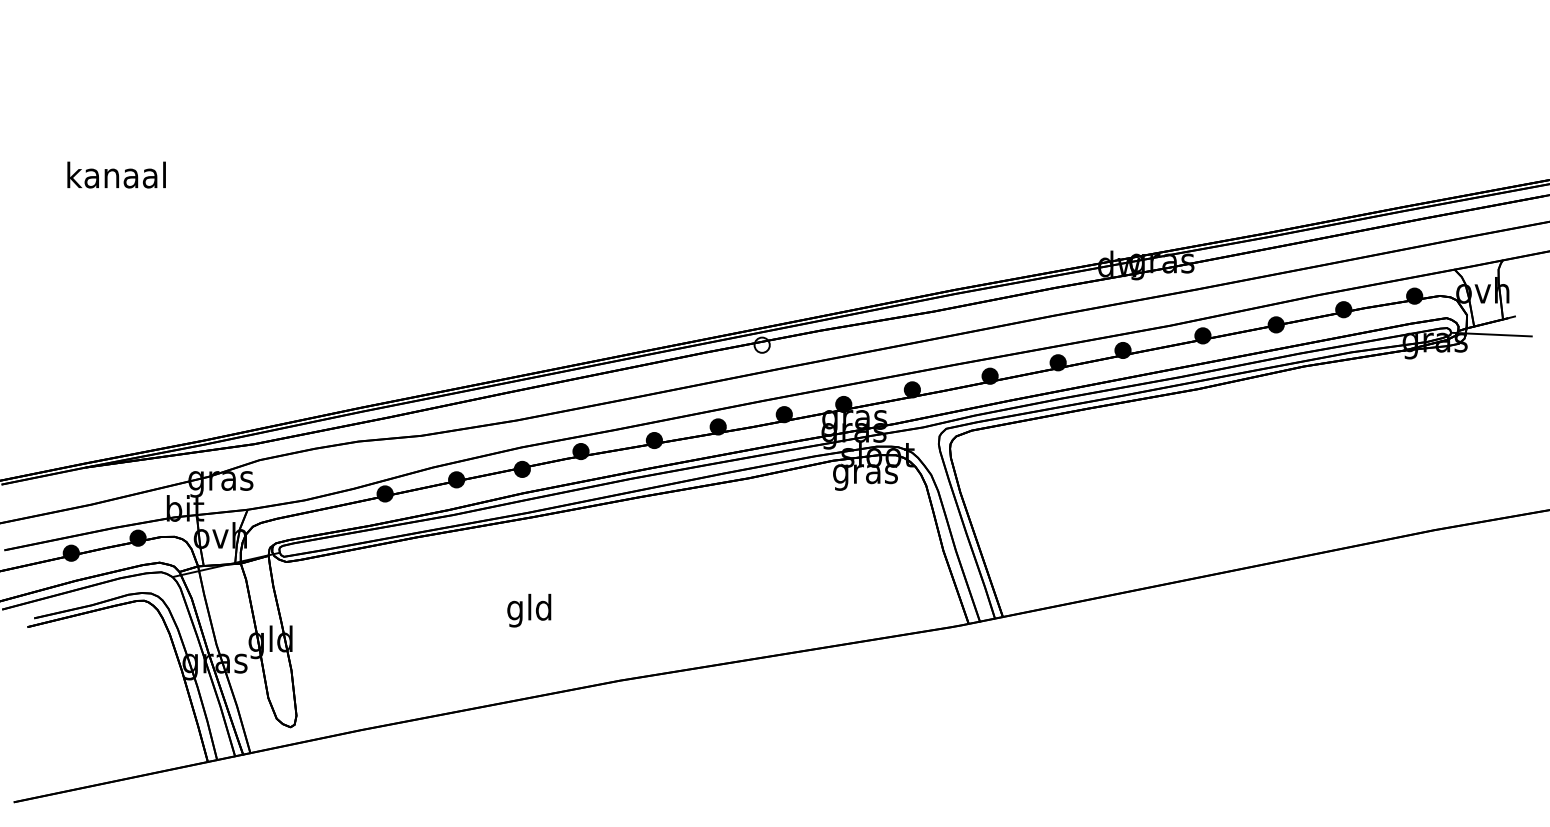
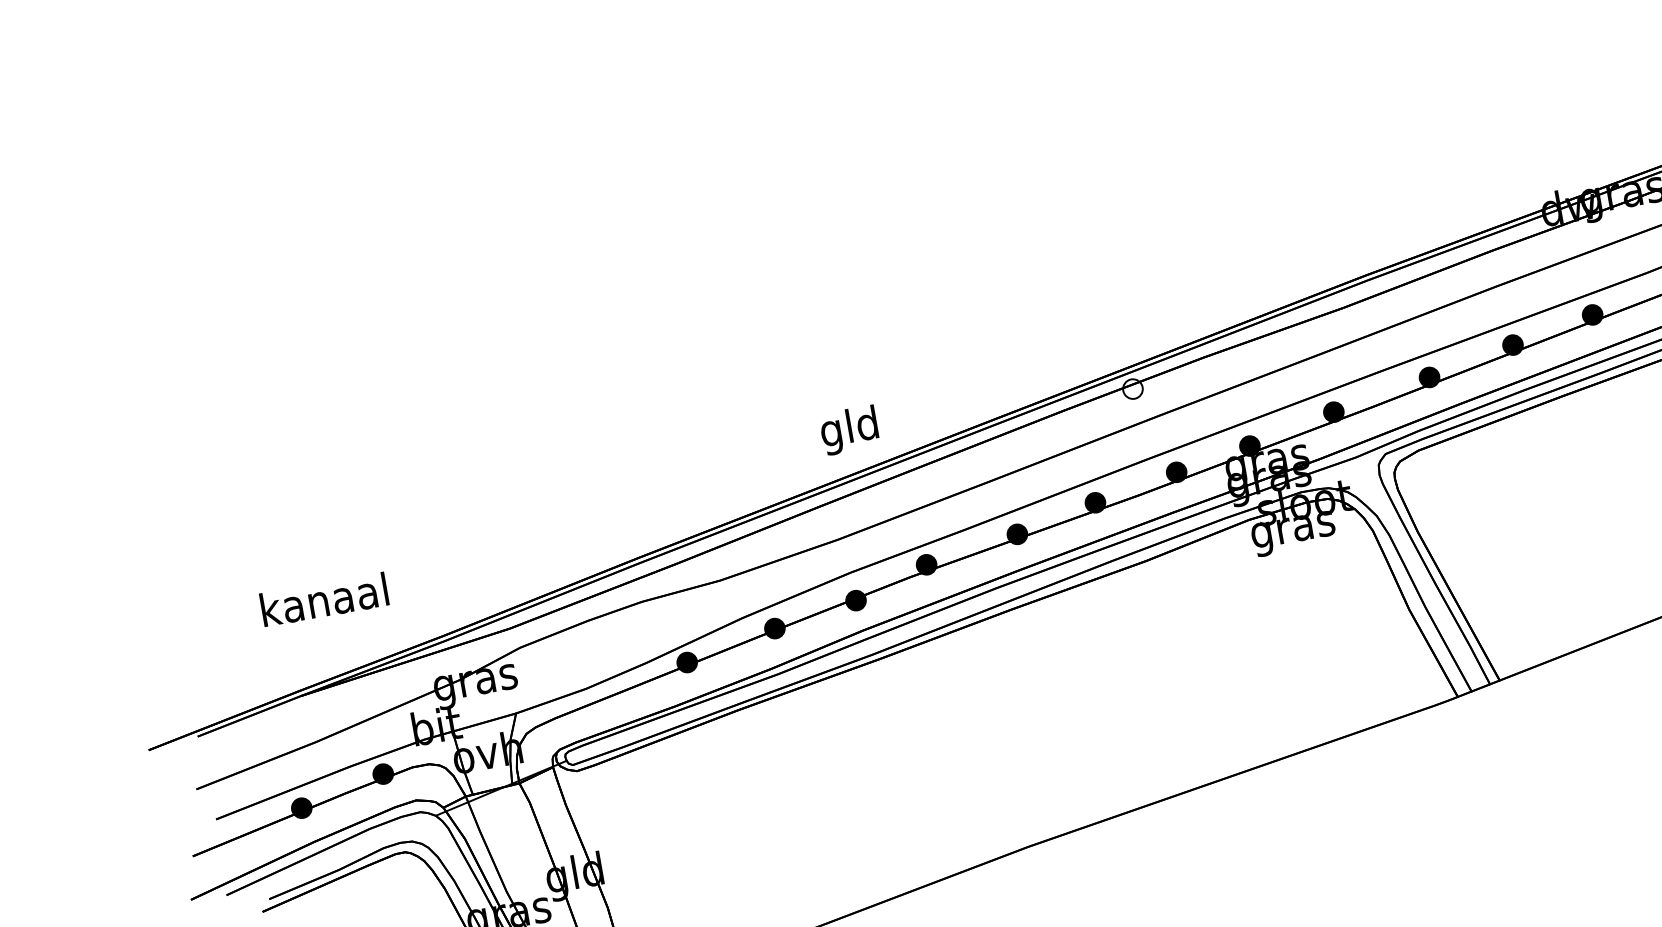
text: (116, 174) -> (324, 598), moved
text: (529, 610) -> (849, 430), moved

